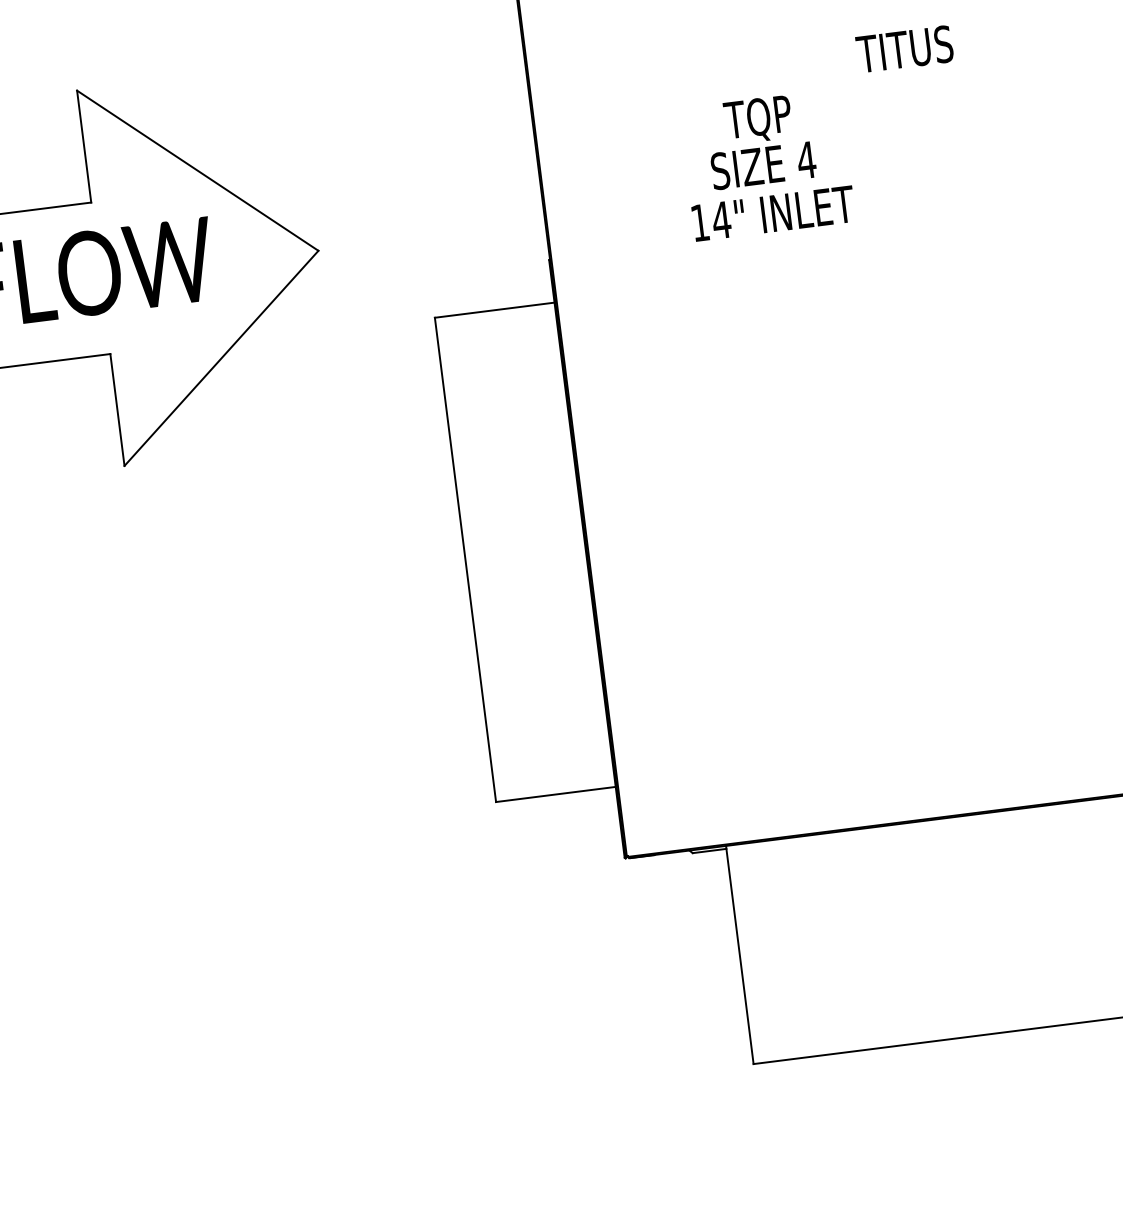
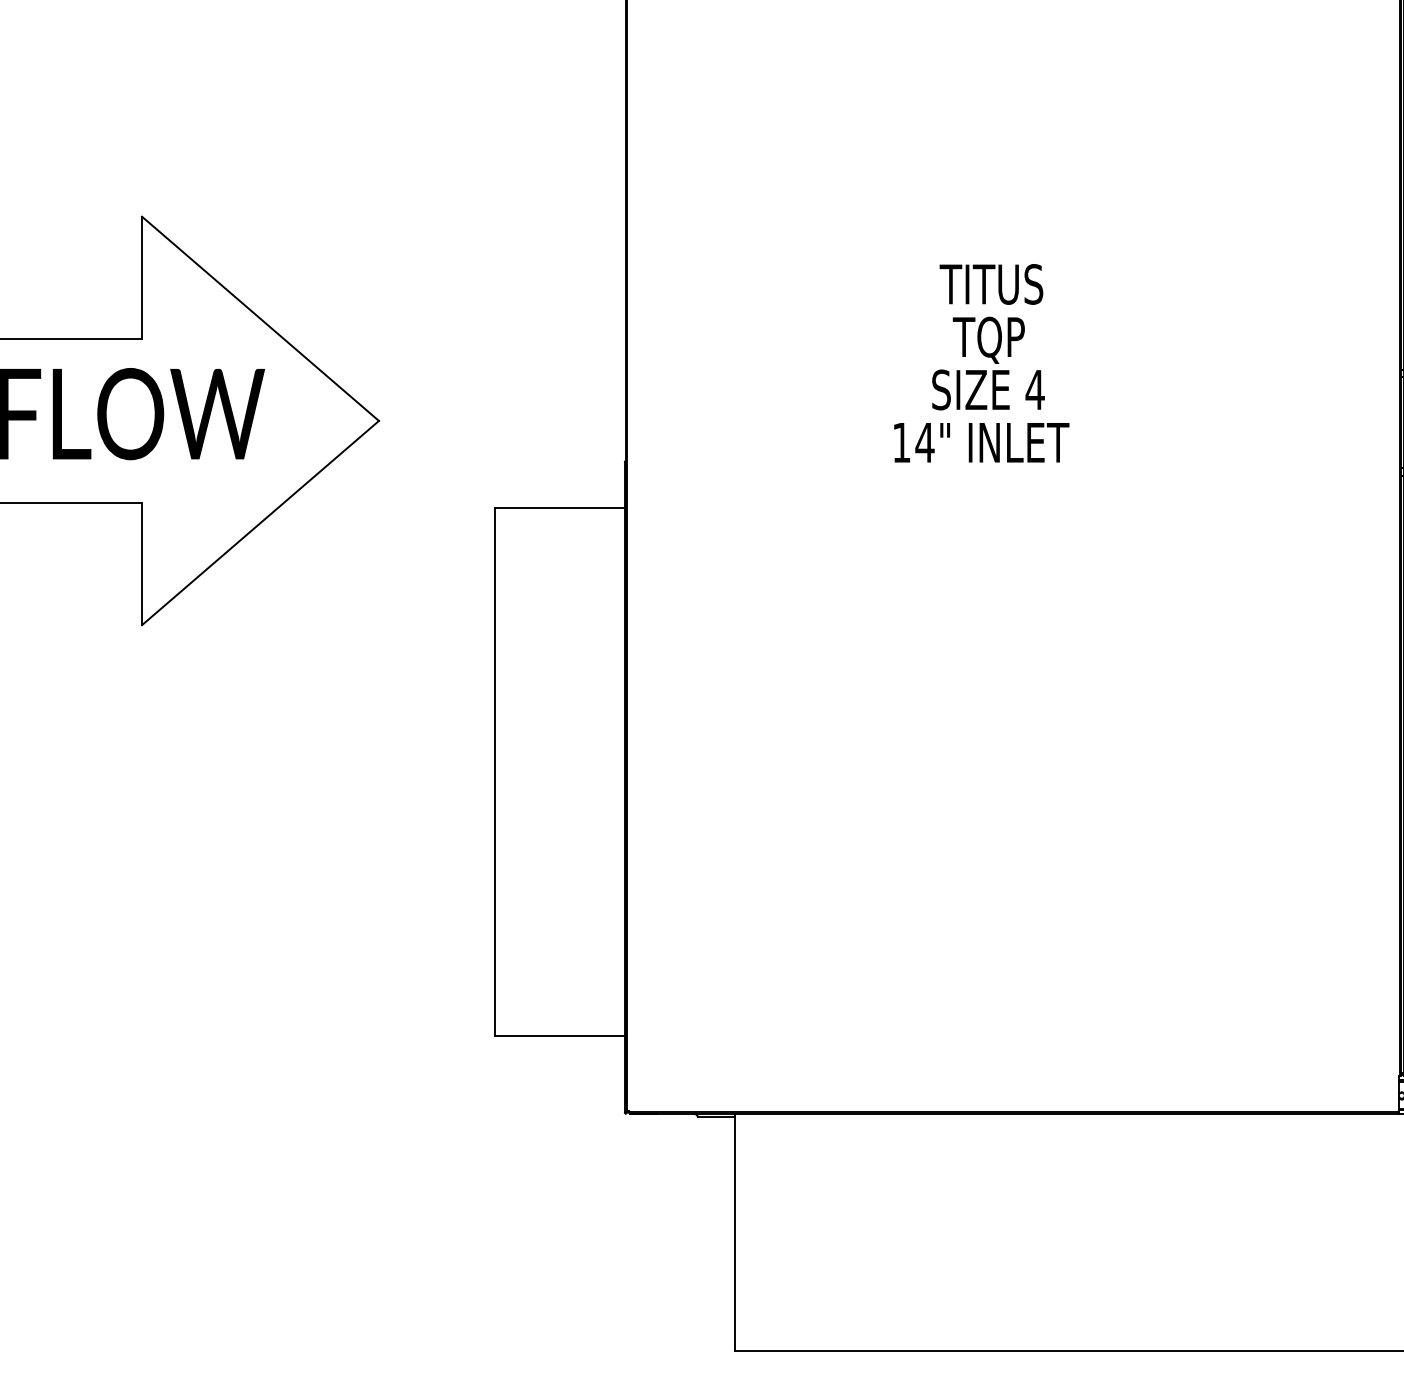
text: (904, 49) -> (991, 284), moved
text: (760, 141) -> (988, 363), moved
text: (773, 213) -> (981, 442), moved

